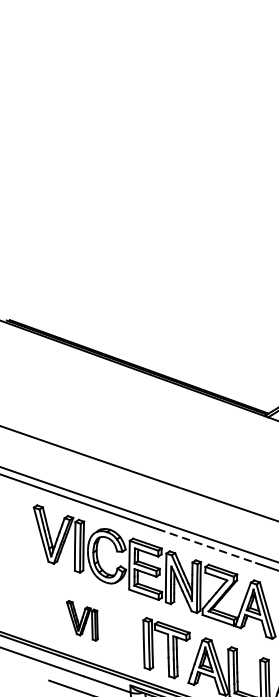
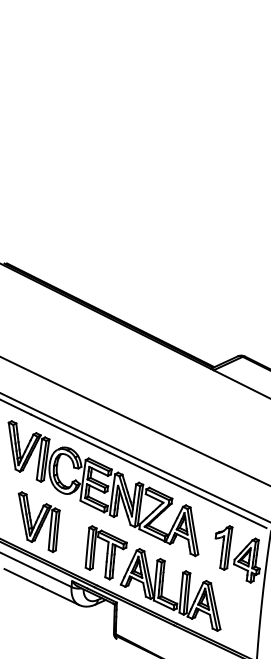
line: (206, 545) -> (149, 471), dashed -> solid
part: (83, 620) -> (39, 522), size x1.67

